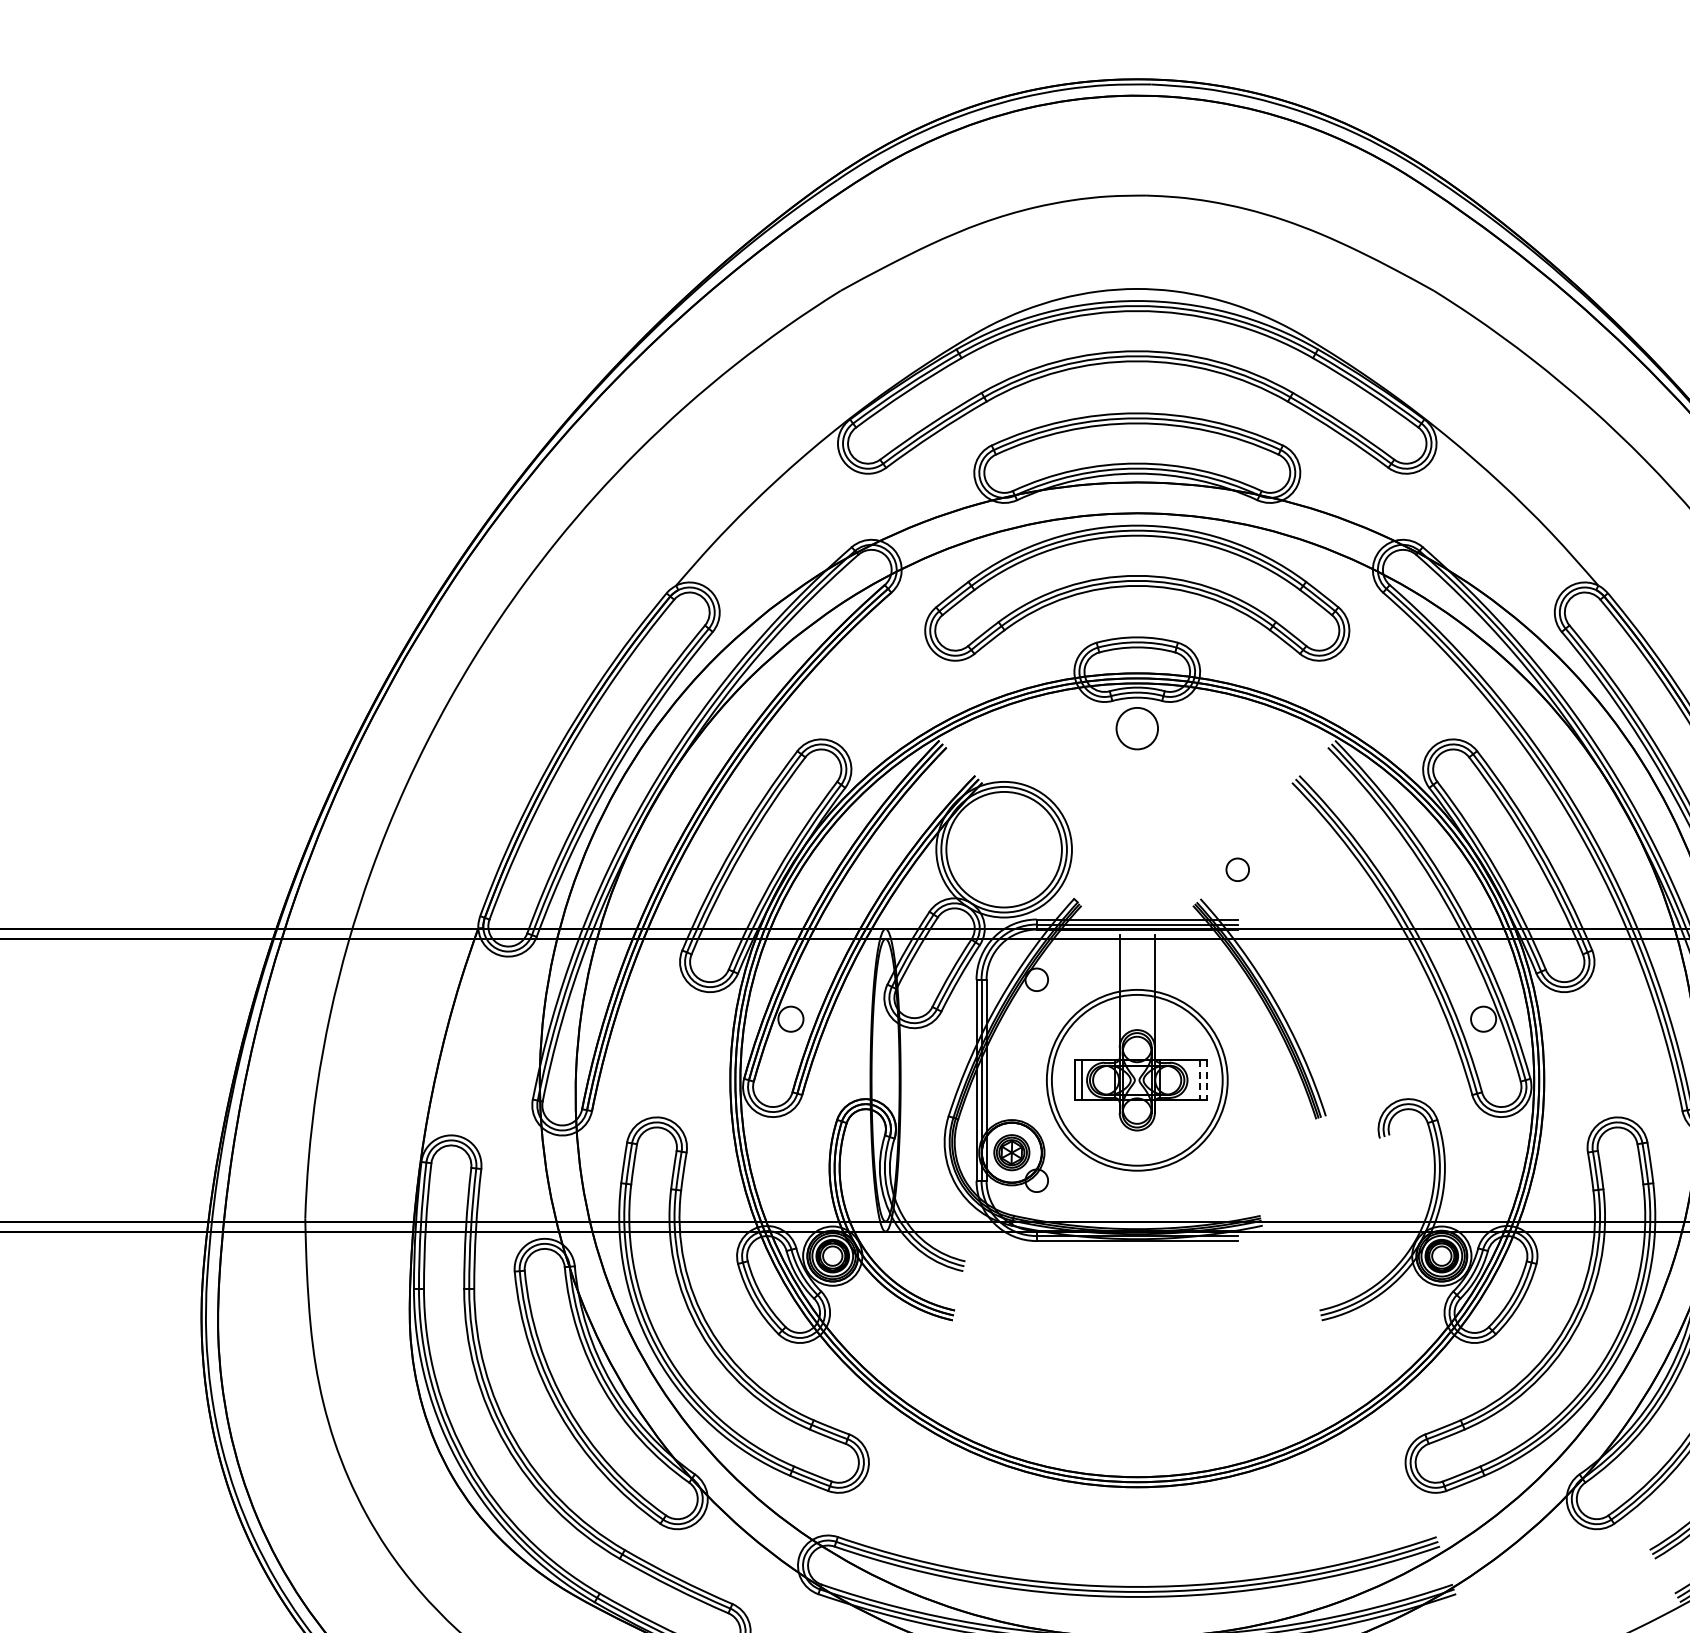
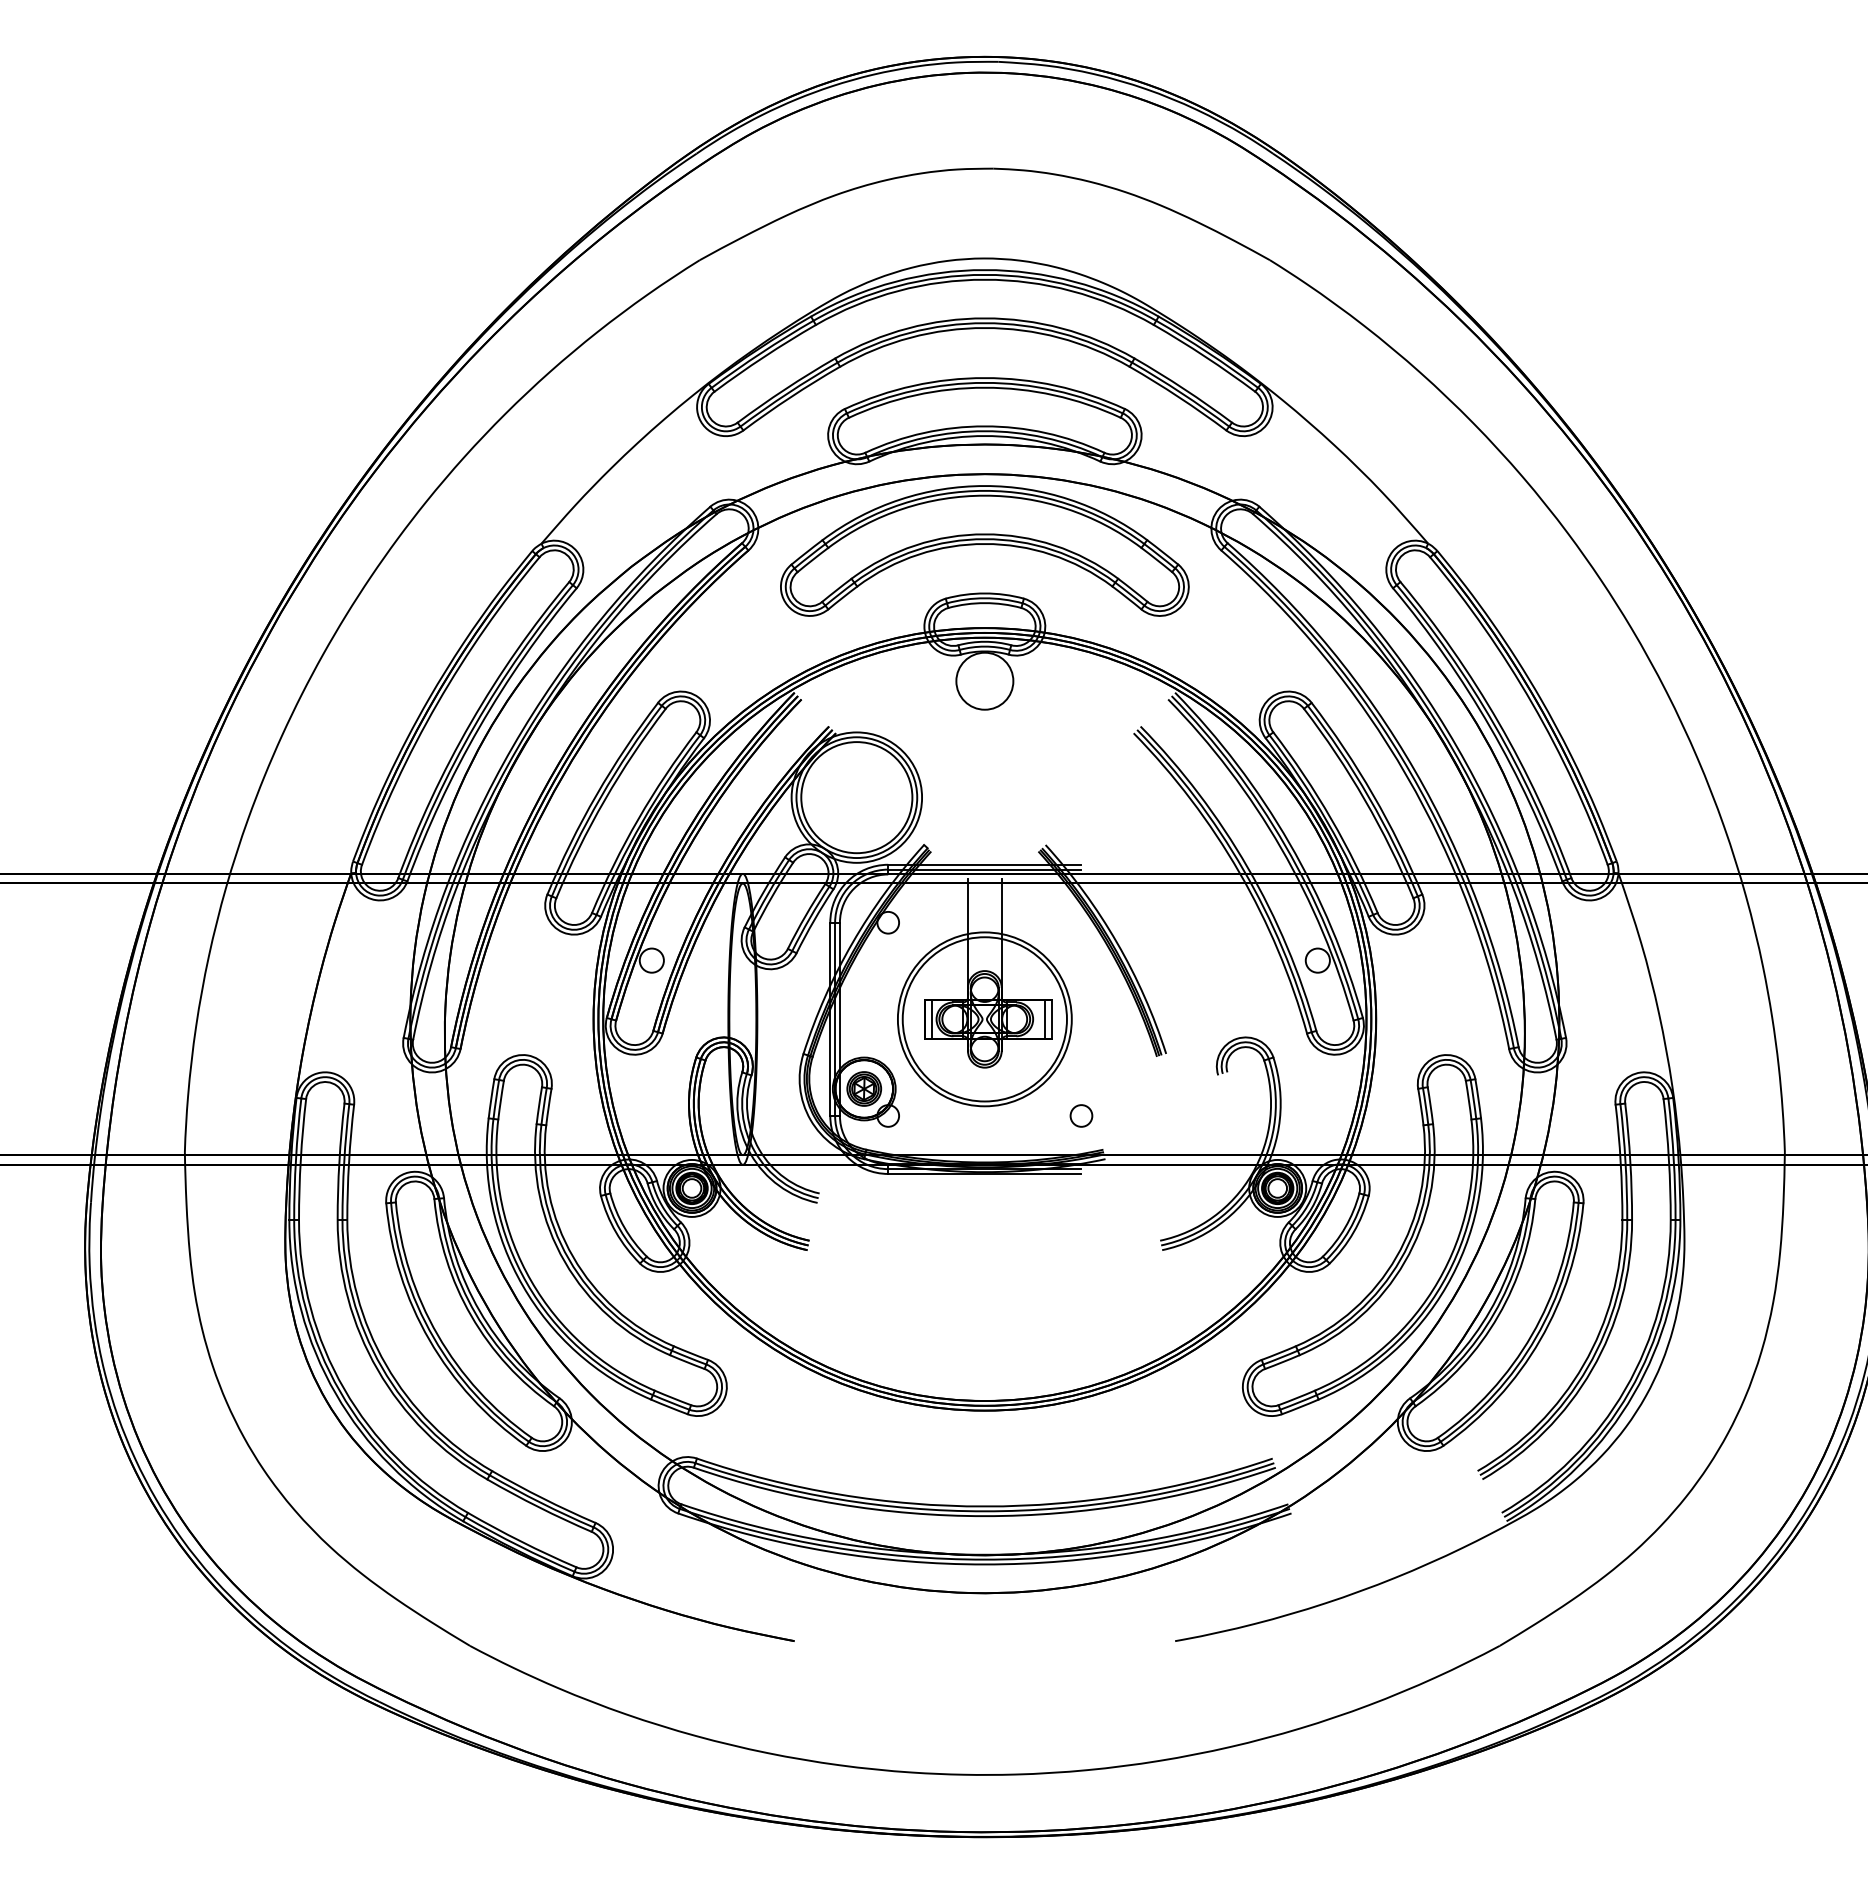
circle: (1136, 727) -> (984, 680), size x1.43
circle: (1237, 869) -> (1081, 1115), moved
line: (1199, 1080) -> (1044, 1019), dashed -> solid
line: (1207, 1080) -> (1052, 1019), dashed -> solid

